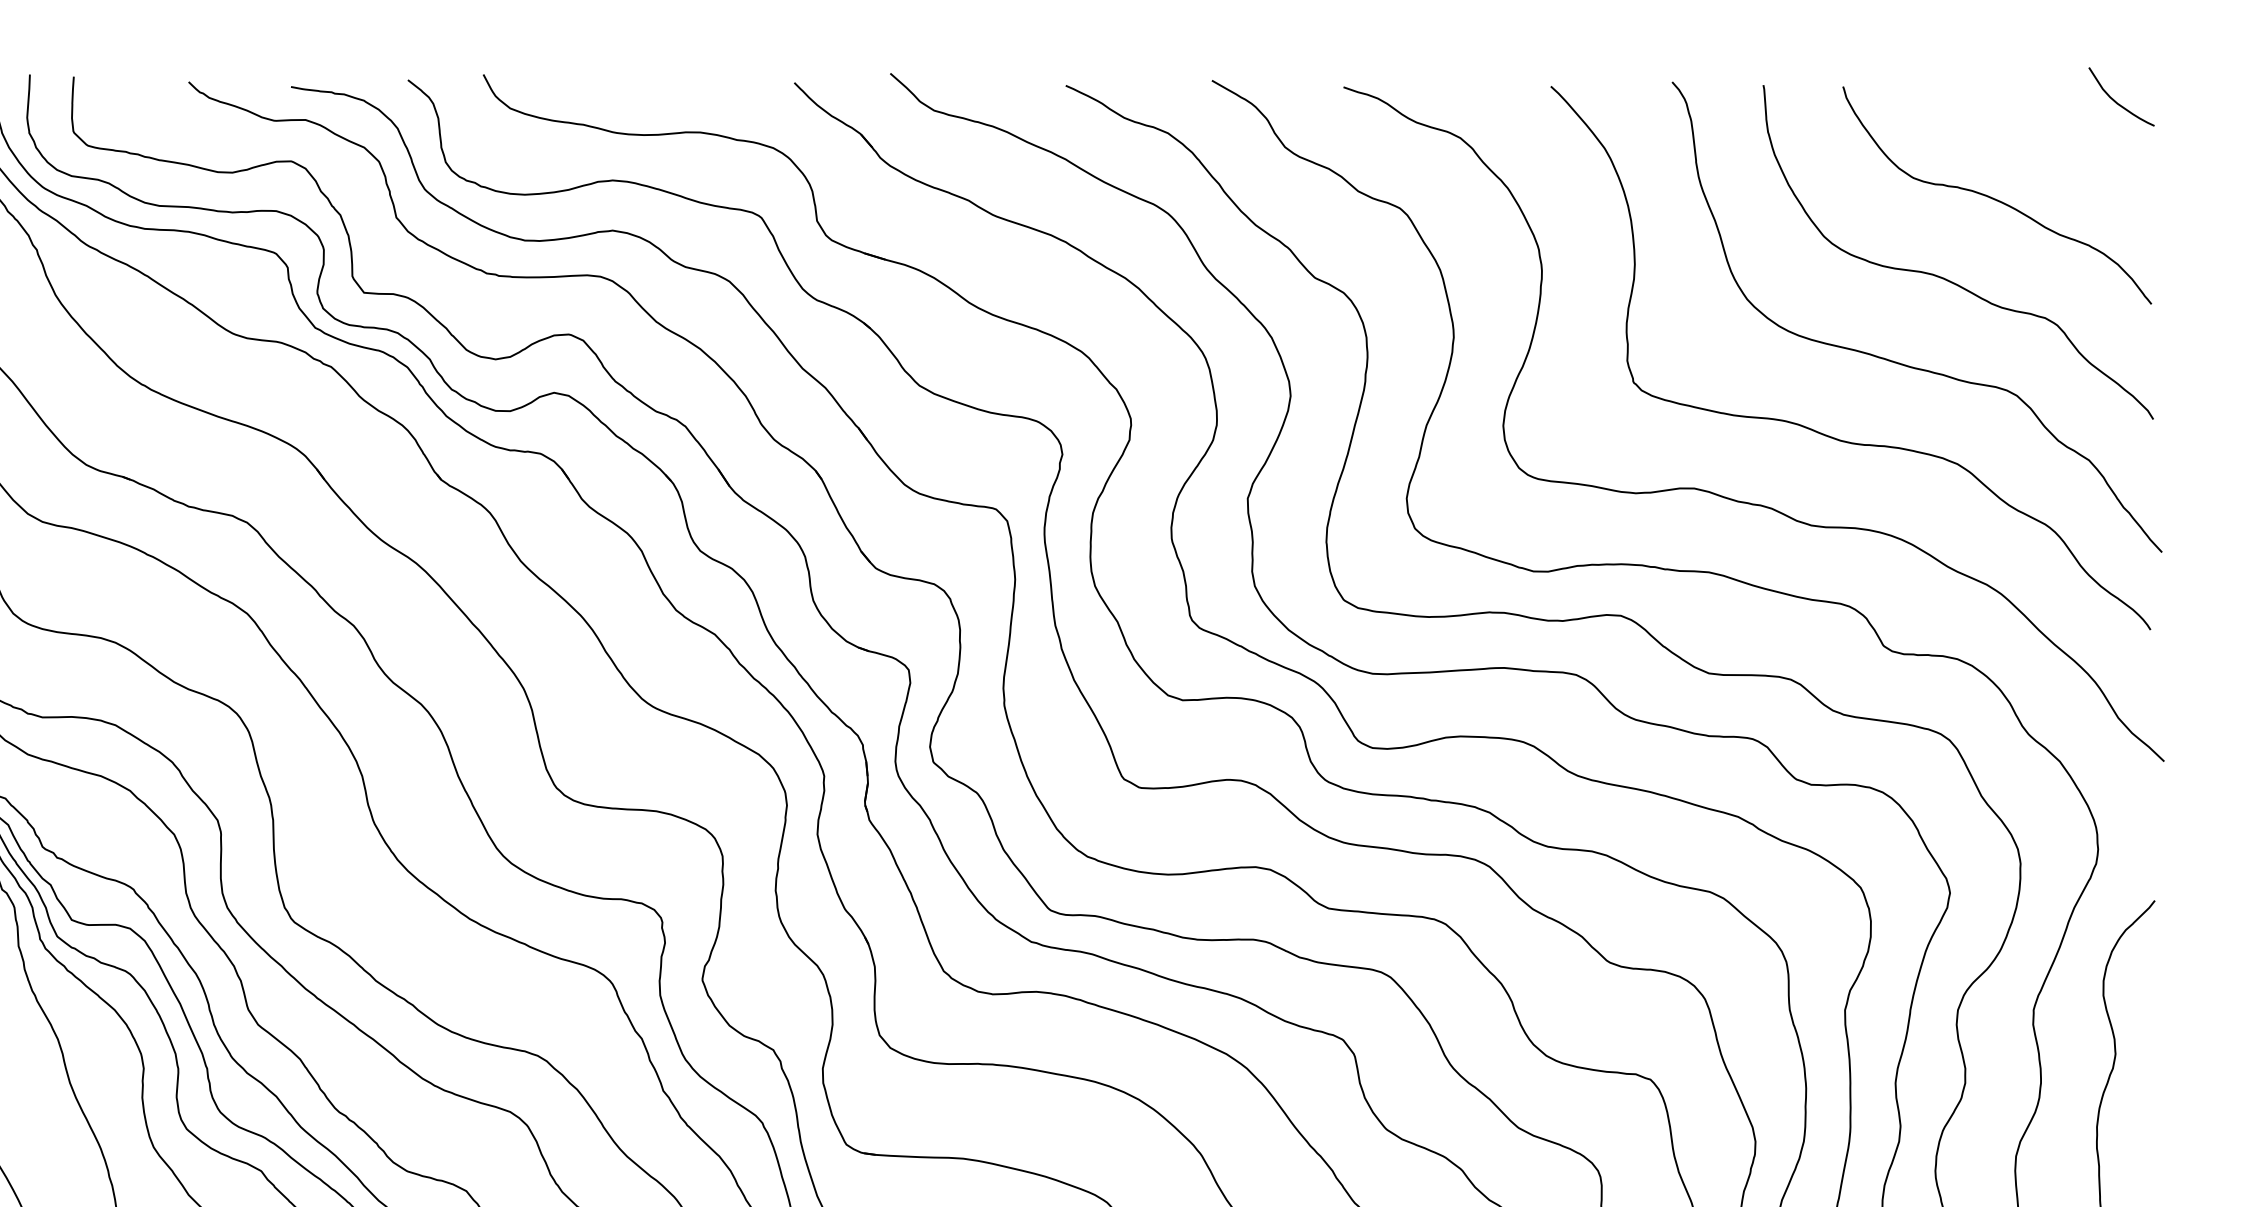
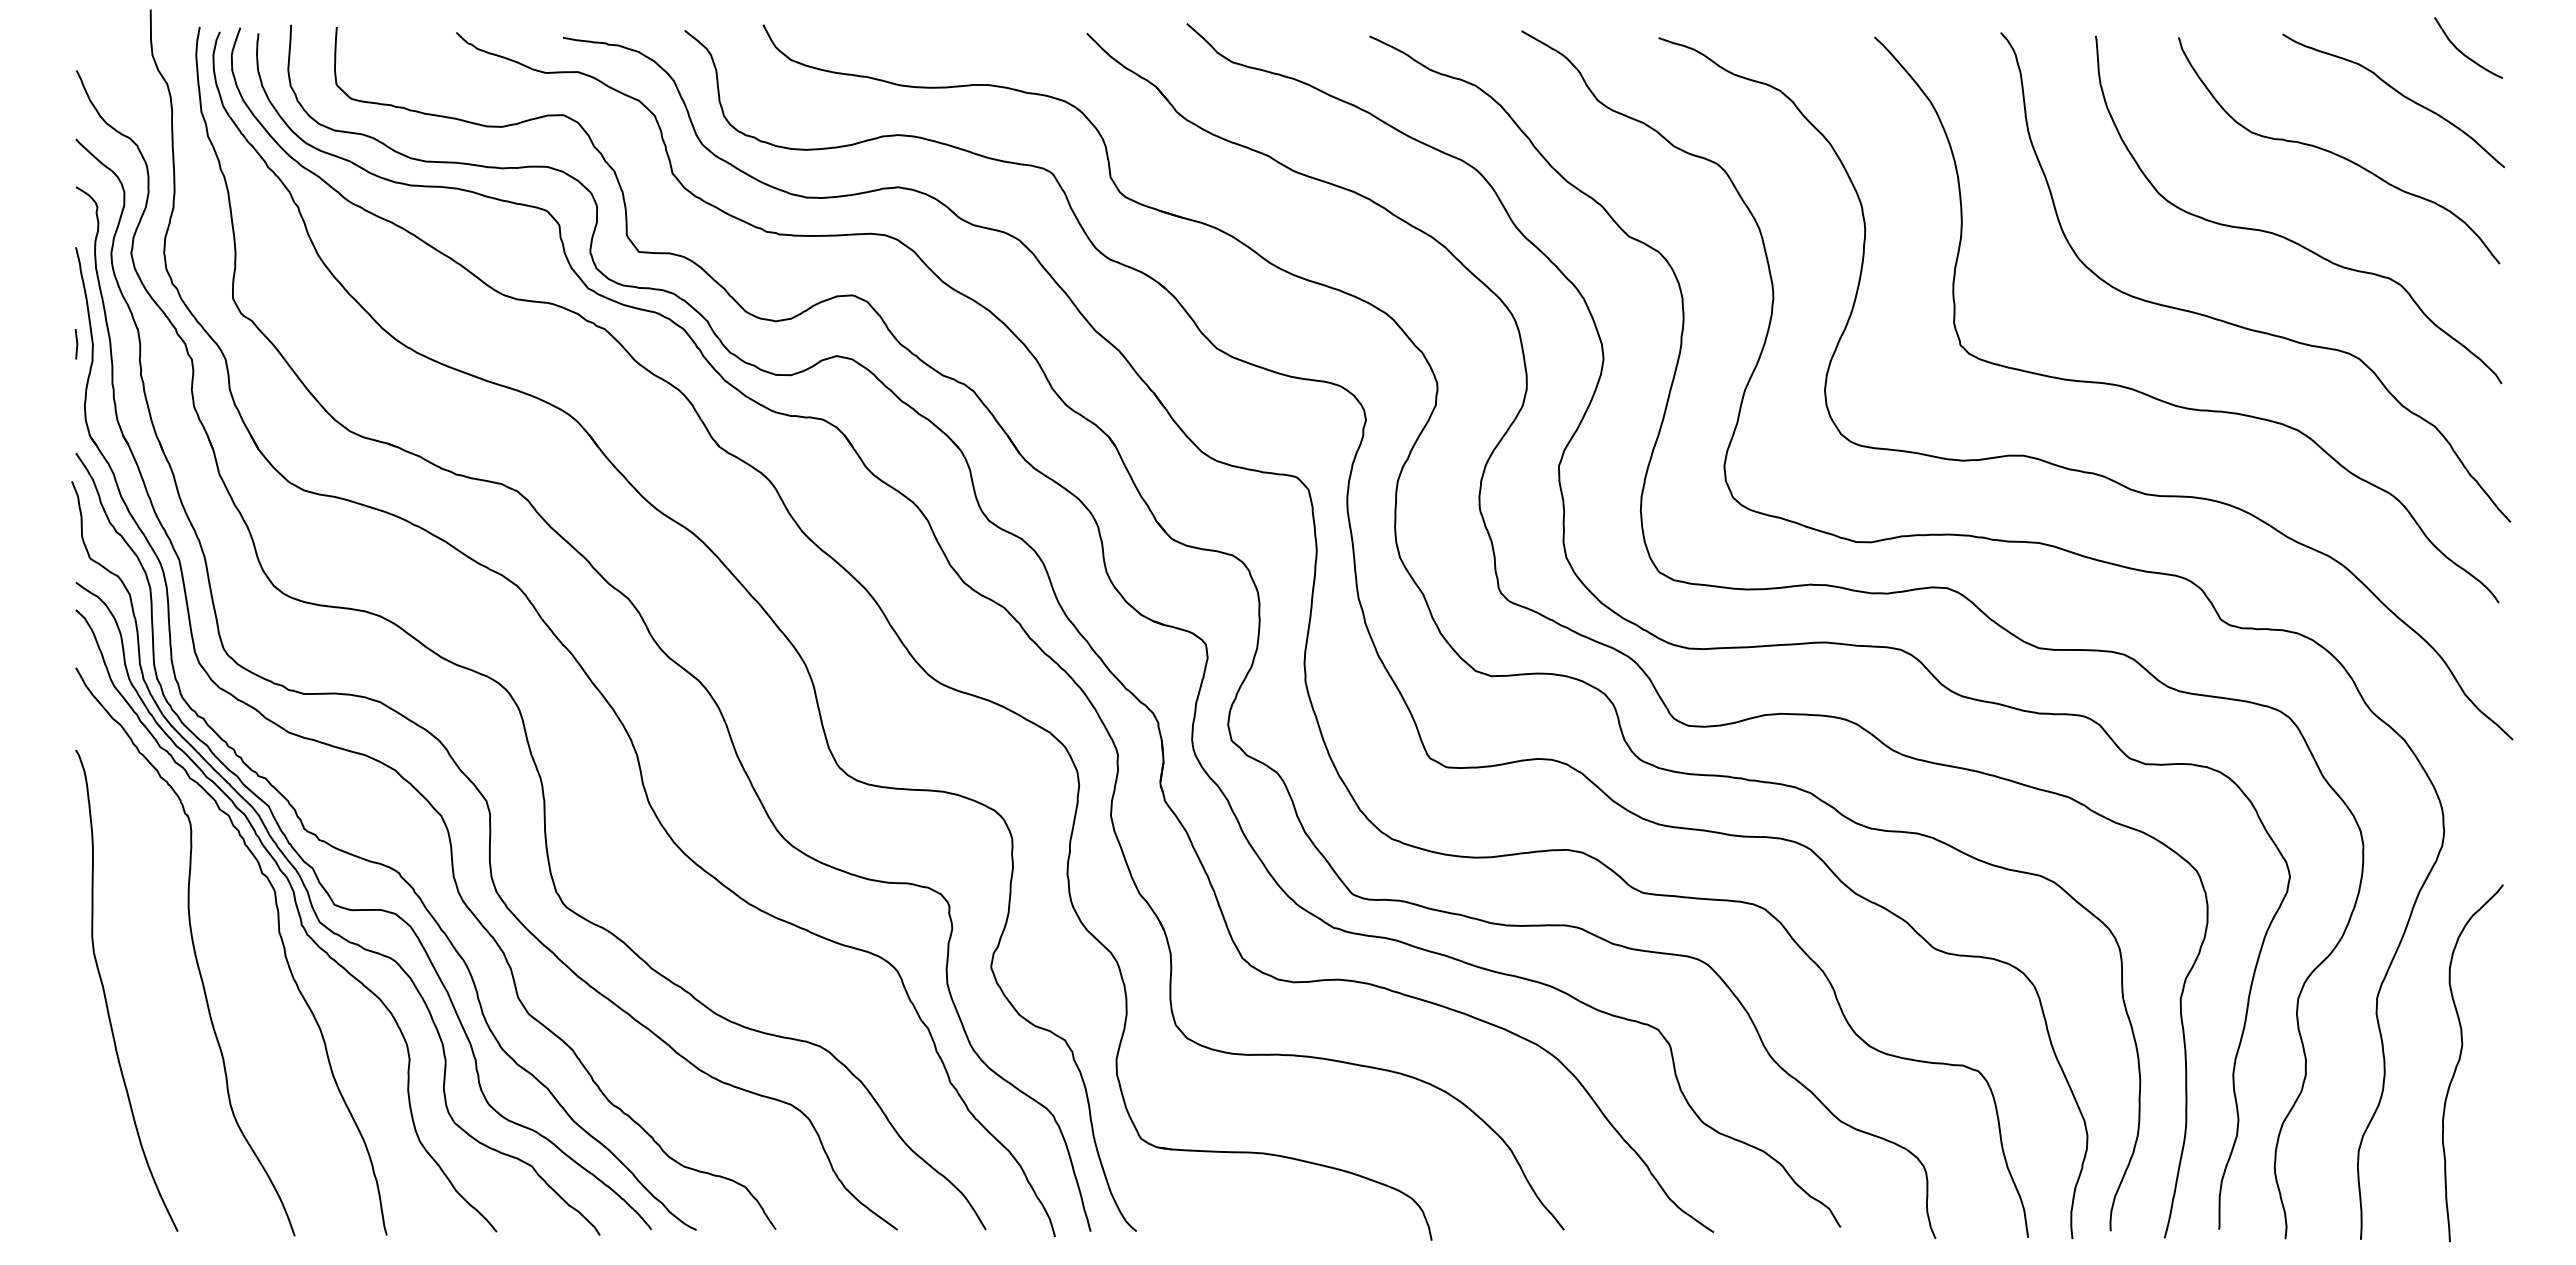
curve: (2055, 141) -> (2399, 94), added

